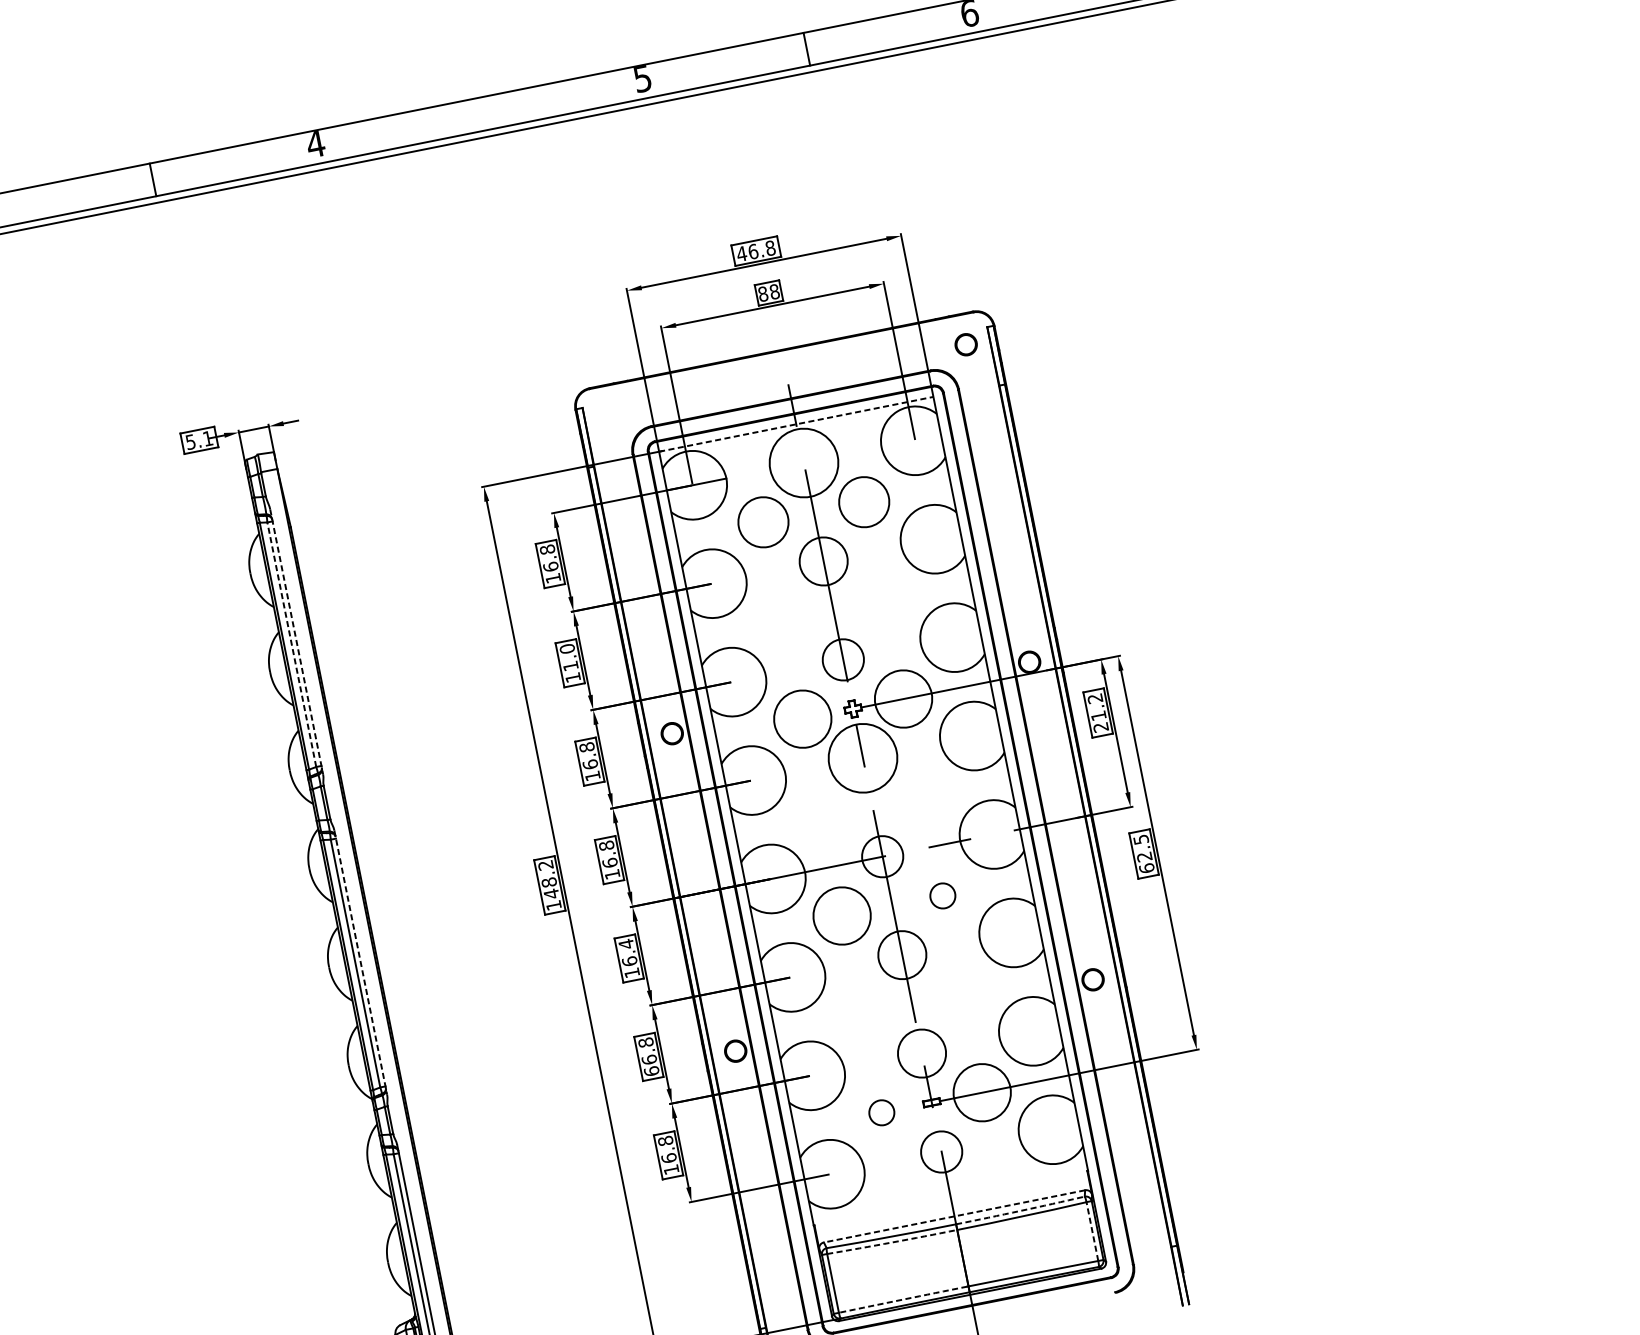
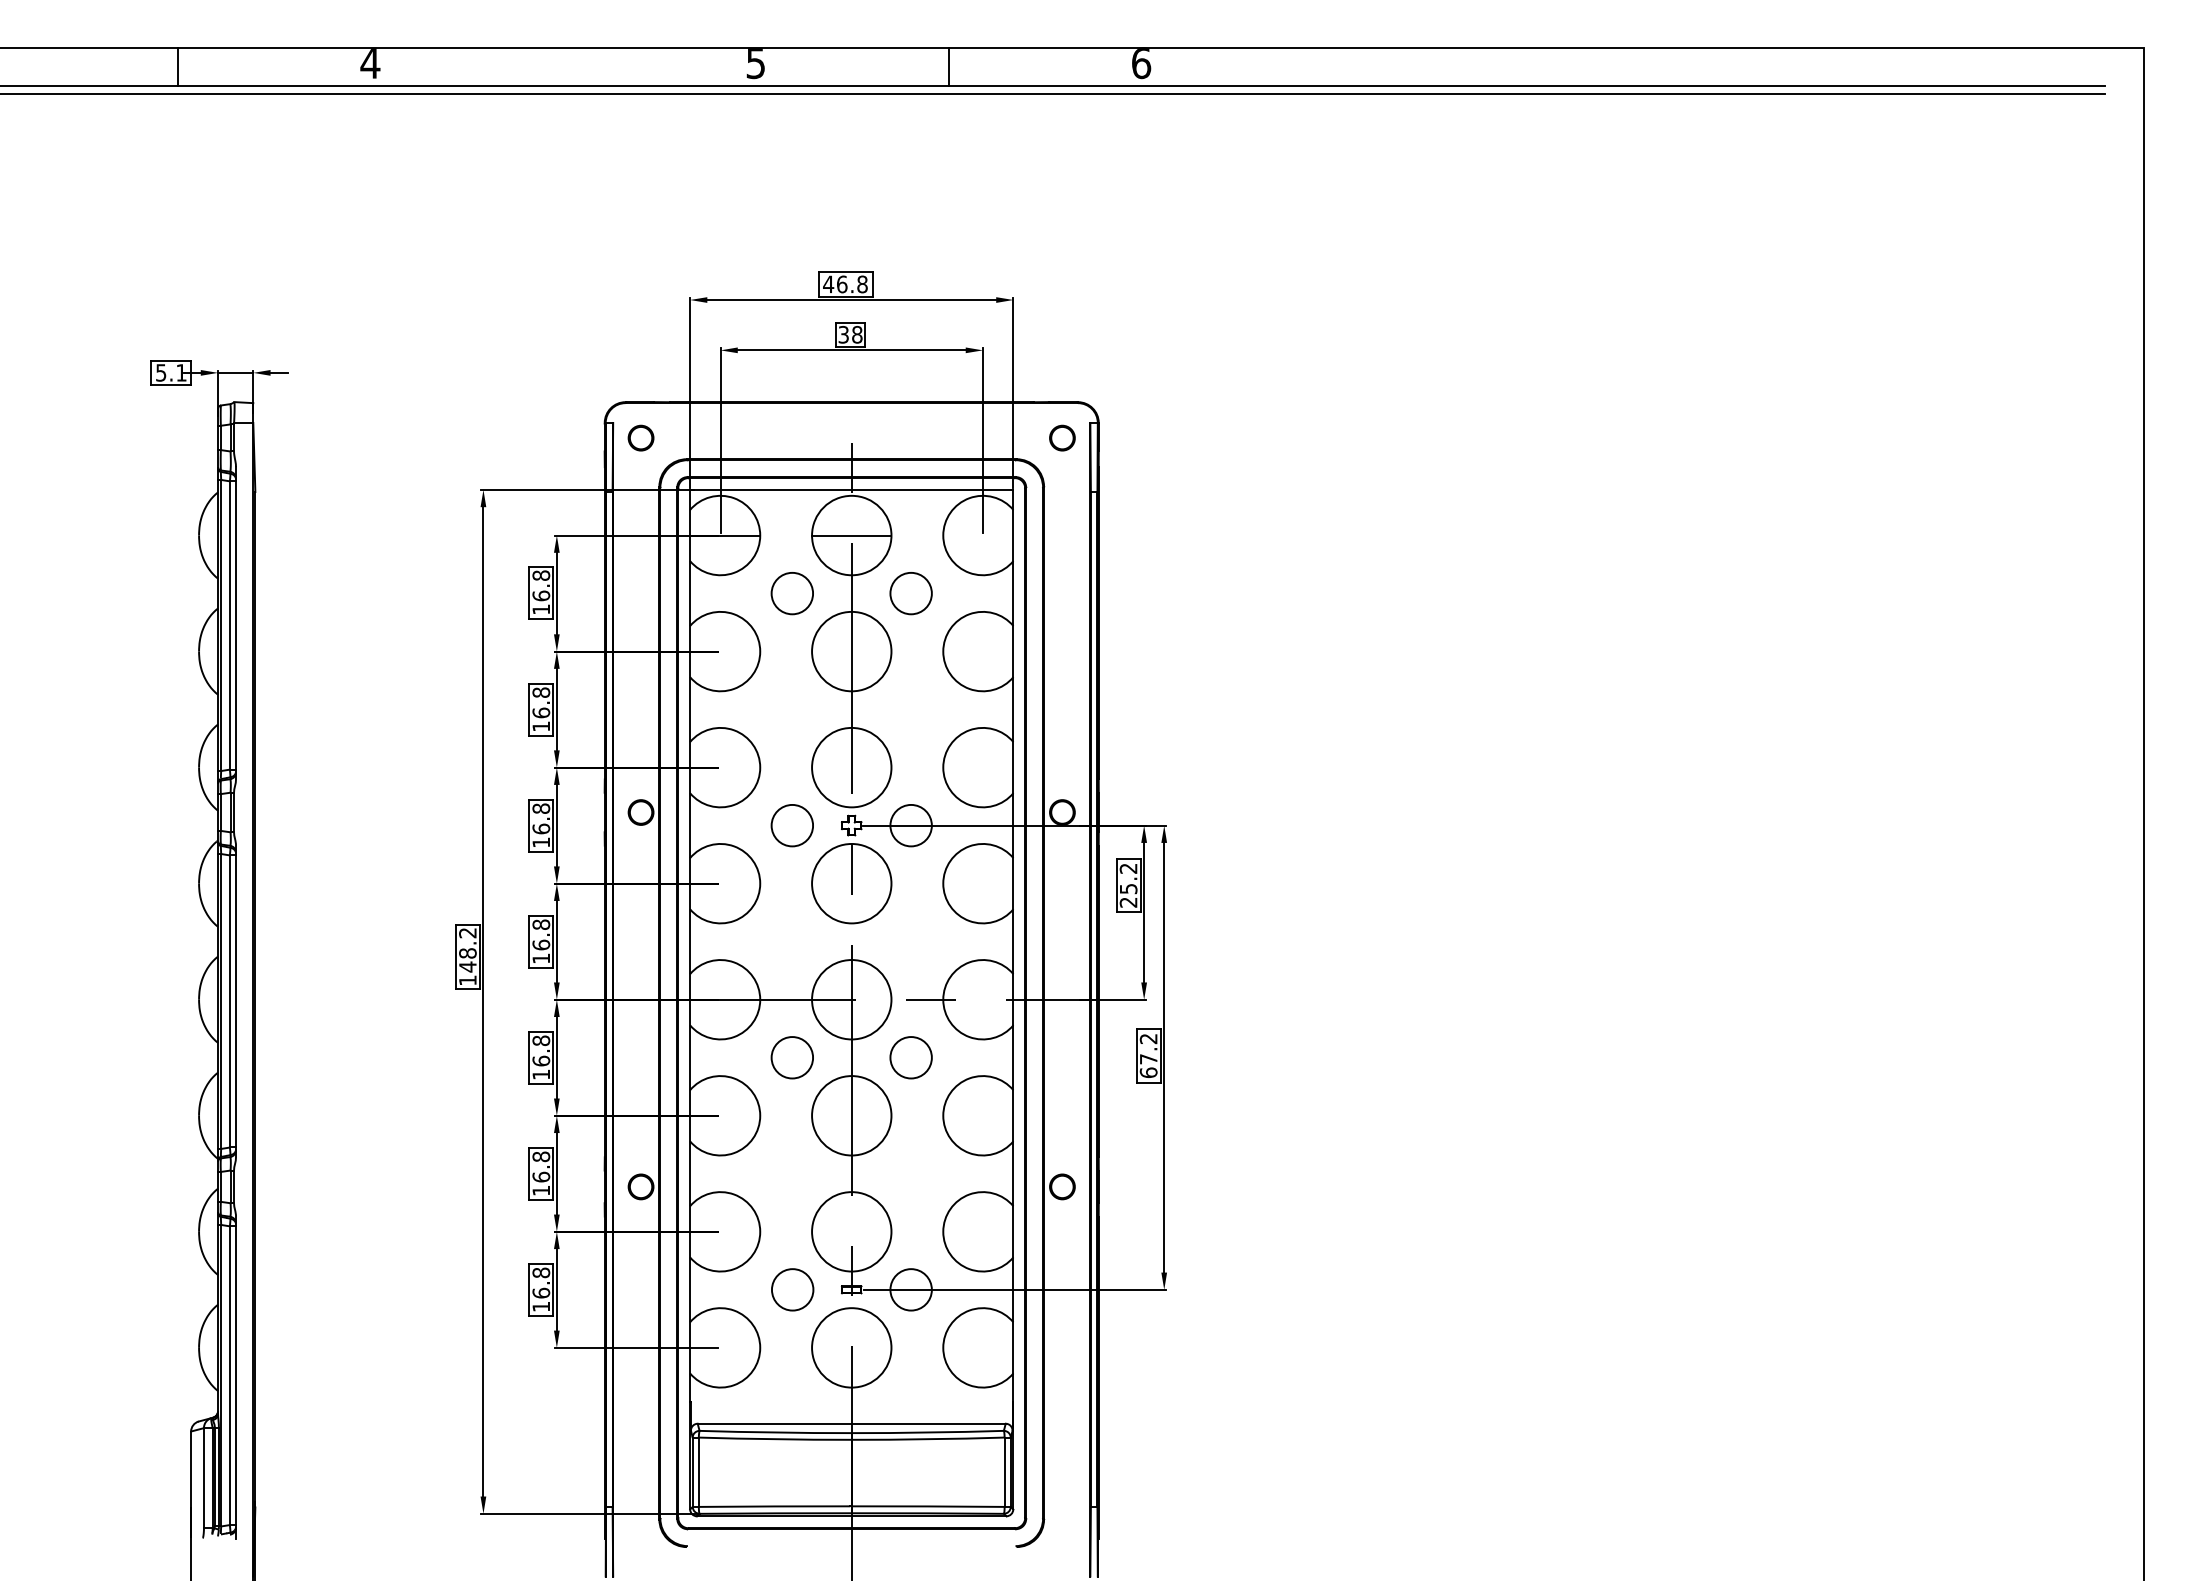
text: (762, 293) -> (843, 334), 88 -> 38
part: (608, 415) -> (640, 437), added
line: (795, 424) -> (851, 489), dashed -> solid
line: (803, 463) -> (851, 535), added
circle: (863, 502) -> (910, 593), size x0.71
circle: (763, 522) -> (792, 593), size x0.71
circle: (823, 561) -> (851, 651), size x1.43
line: (297, 641) -> (236, 623), dashed -> solid
line: (291, 643) -> (229, 624), dashed -> solid
text: (569, 657) -> (541, 702), 11.0 -> 16.8
circle: (843, 659) -> (851, 767), size x1.67
circle: (902, 699) -> (910, 825), size x0.62
text: (1098, 716) -> (1128, 889), 21.2 -> 25.2
circle: (802, 719) -> (792, 825), size x0.62
text: (1142, 848) -> (1148, 1049), 62.5 -> 67.2
circle: (882, 856) -> (851, 999), size x1.67
circle: (942, 895) -> (910, 1057), size x1.43
circle: (842, 915) -> (792, 1057), size x0.62
text: (626, 943) -> (541, 1040), 16.4 -> 16.8
circle: (902, 954) -> (851, 1115), size x1.43
line: (361, 962) -> (236, 1001), dashed -> solid
circle: (921, 1053) -> (851, 1231), size x1.43
text: (651, 1071) -> (541, 1190), 66.8 -> 16.8
circle: (981, 1092) -> (910, 1289), size x0.62
circle: (881, 1112) -> (792, 1289), size x1.43
circle: (941, 1151) -> (851, 1347), size x1.67
arc: (1020, 1210) -> (927, 1432), dashed -> solid
line: (954, 1216) -> (851, 1423), dashed -> solid
line: (1092, 1231) -> (1004, 1472), dashed -> solid
arc: (892, 1242) -> (775, 1439), dashed -> solid
arc: (903, 1299) -> (774, 1506), dashed -> solid

